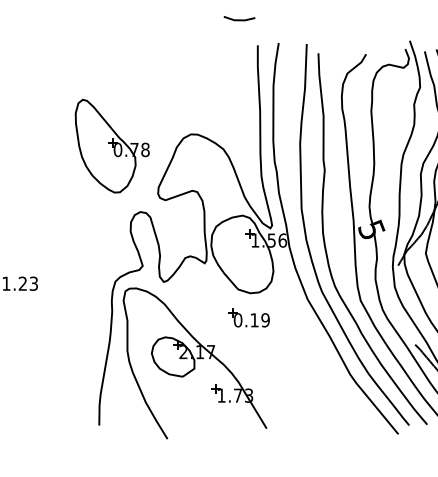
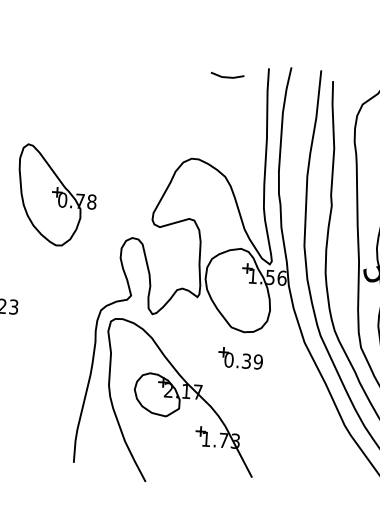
line: (239, 19) -> (227, 76), moved
part: (111, 145) -> (56, 195), moved
text: (254, 320) -> (246, 361), 0.19 -> 0.39

